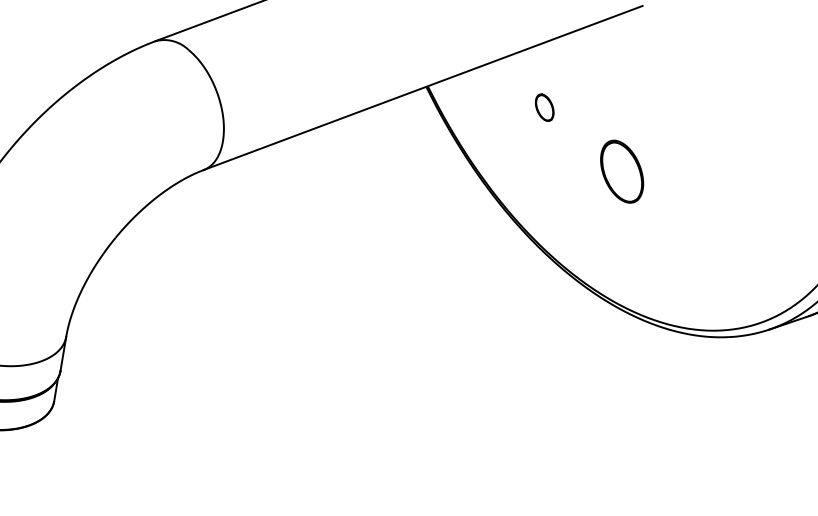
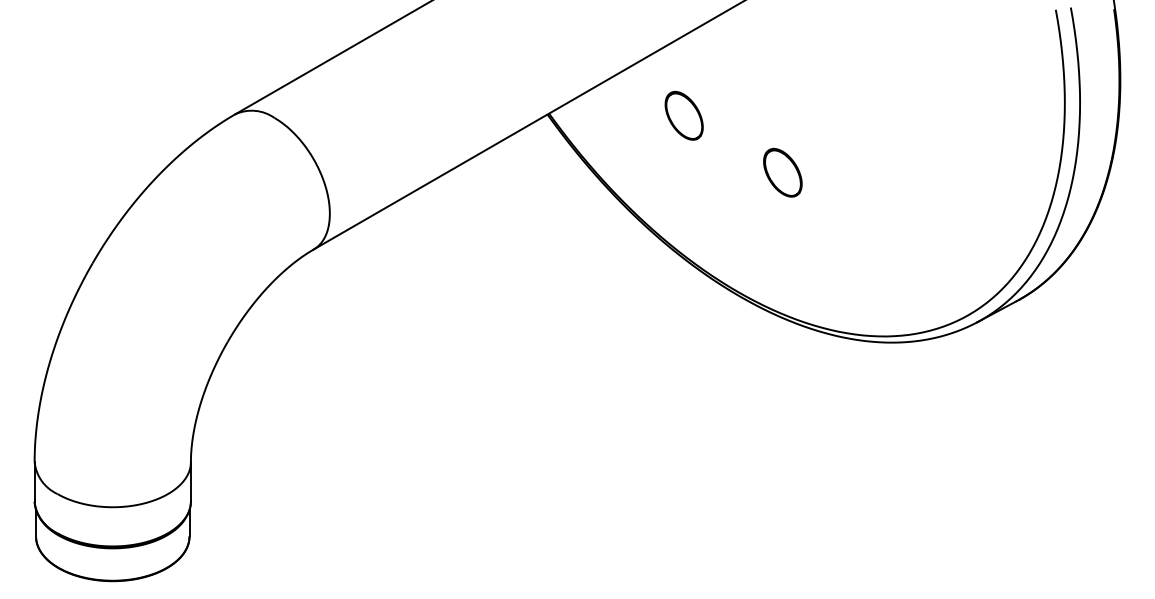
part: (544, 107) -> (683, 115), size x1.67
part: (621, 171) -> (782, 172), size x0.71

